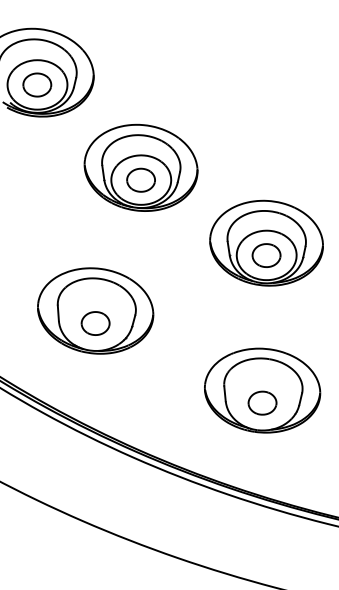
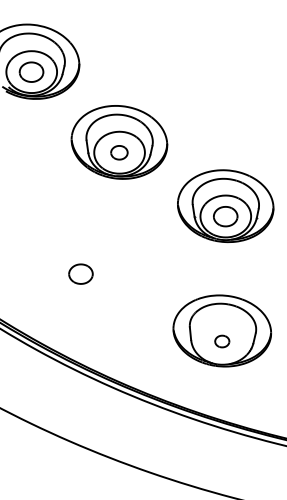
part: (140, 179) -> (118, 152), size x0.7
part: (95, 310) -> (80, 263), removed
part: (262, 402) -> (222, 341), size x0.6

